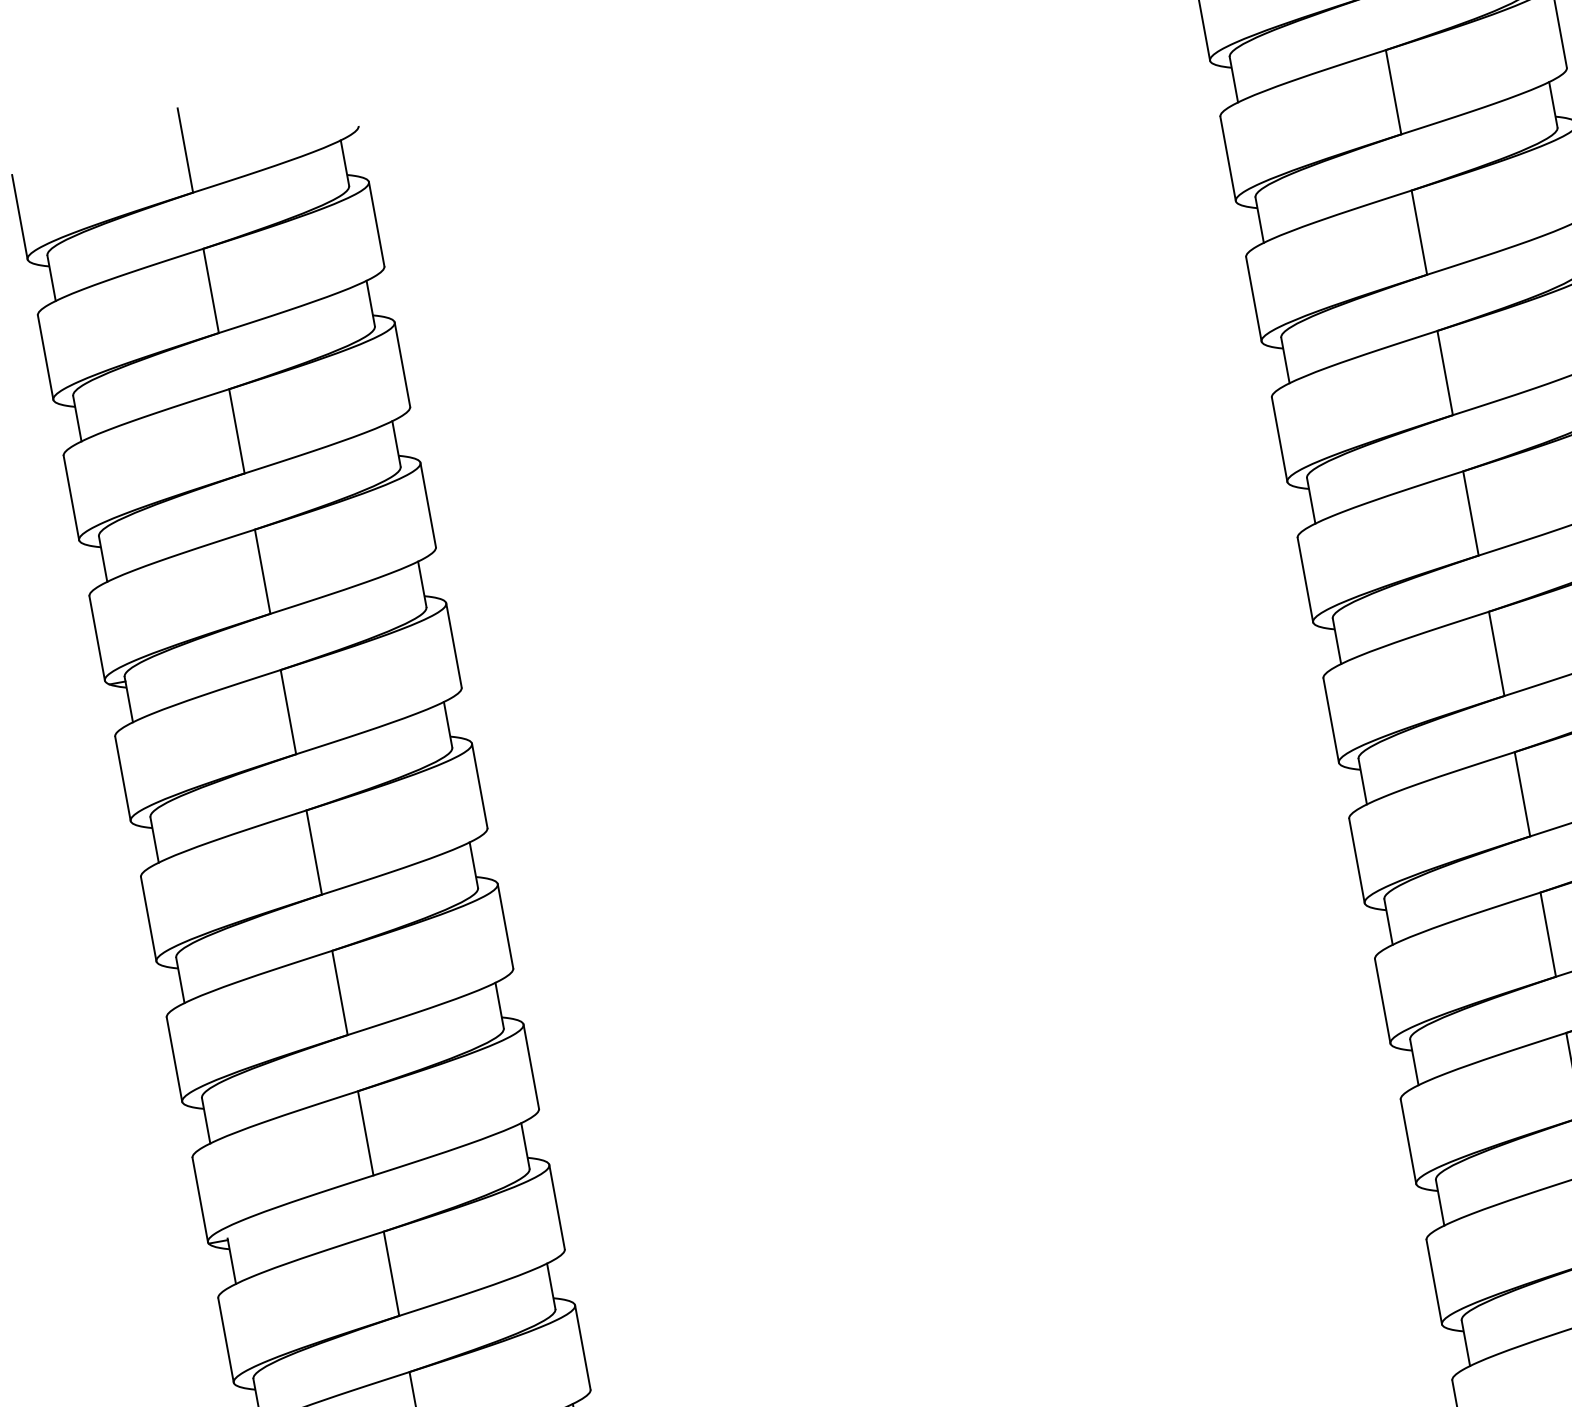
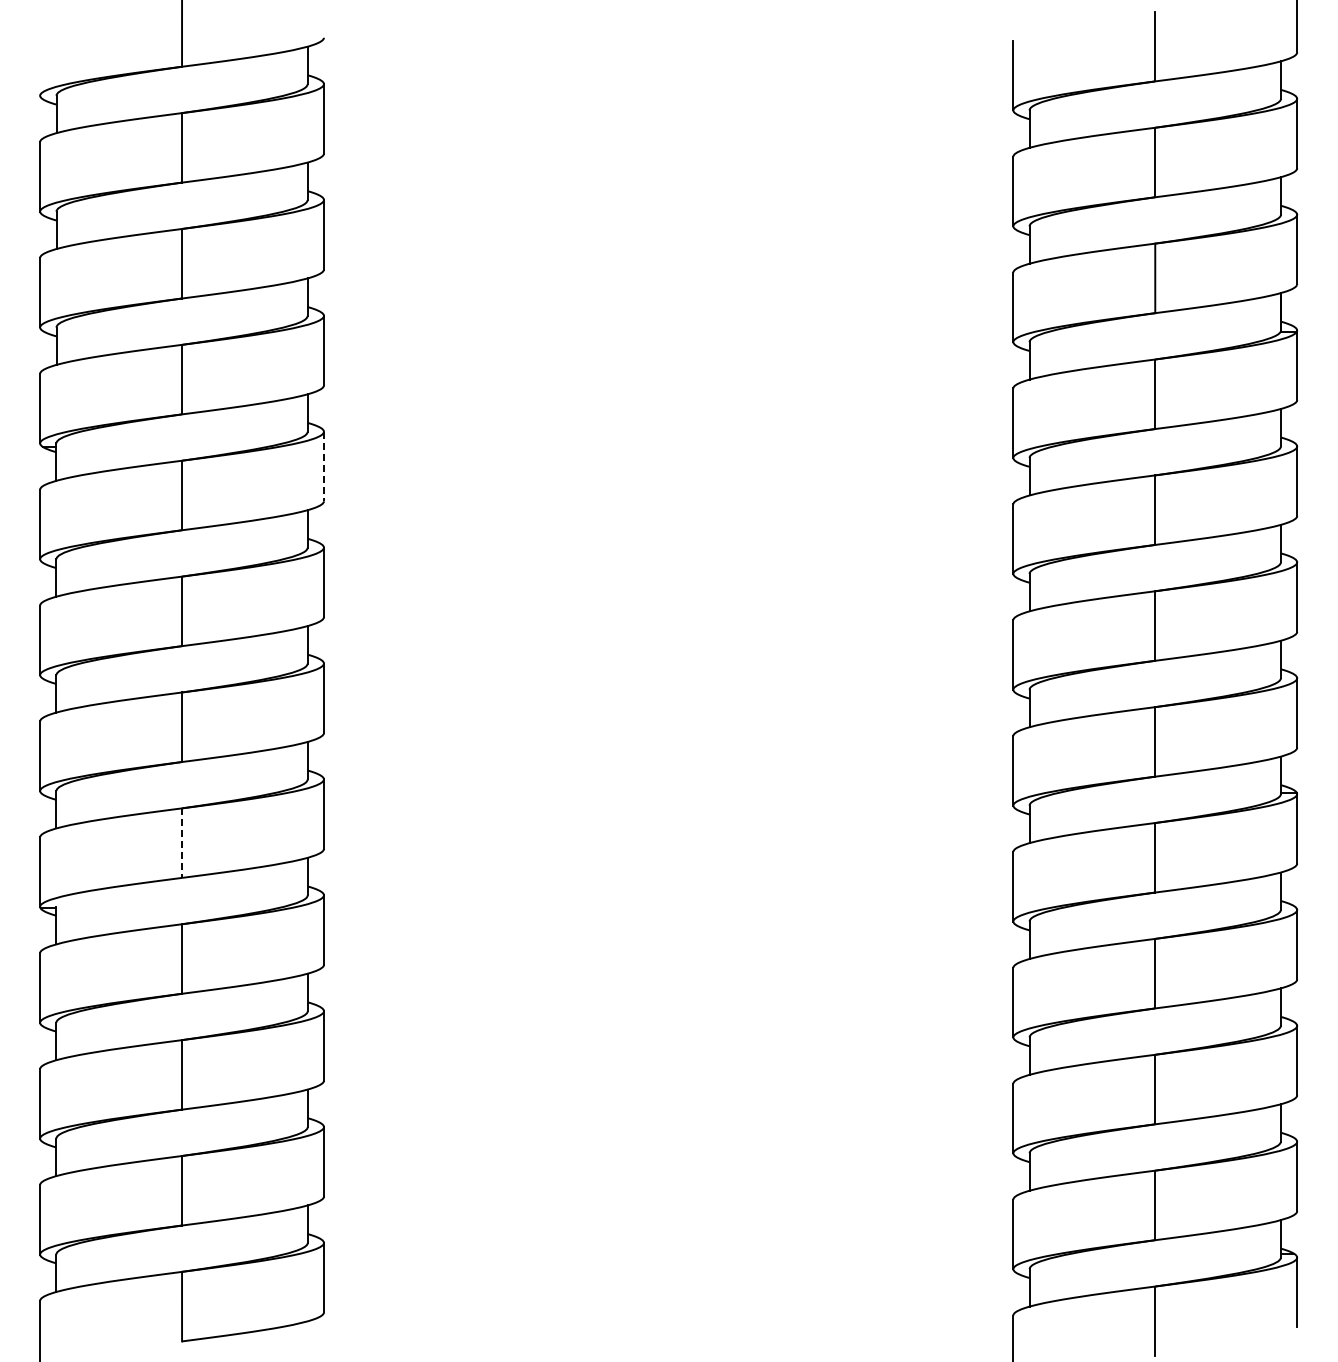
line: (20, 216) -> (40, 60), removed
line: (453, 645) -> (323, 466), solid -> dashed
line: (366, 1133) -> (182, 843), solid -> dashed

